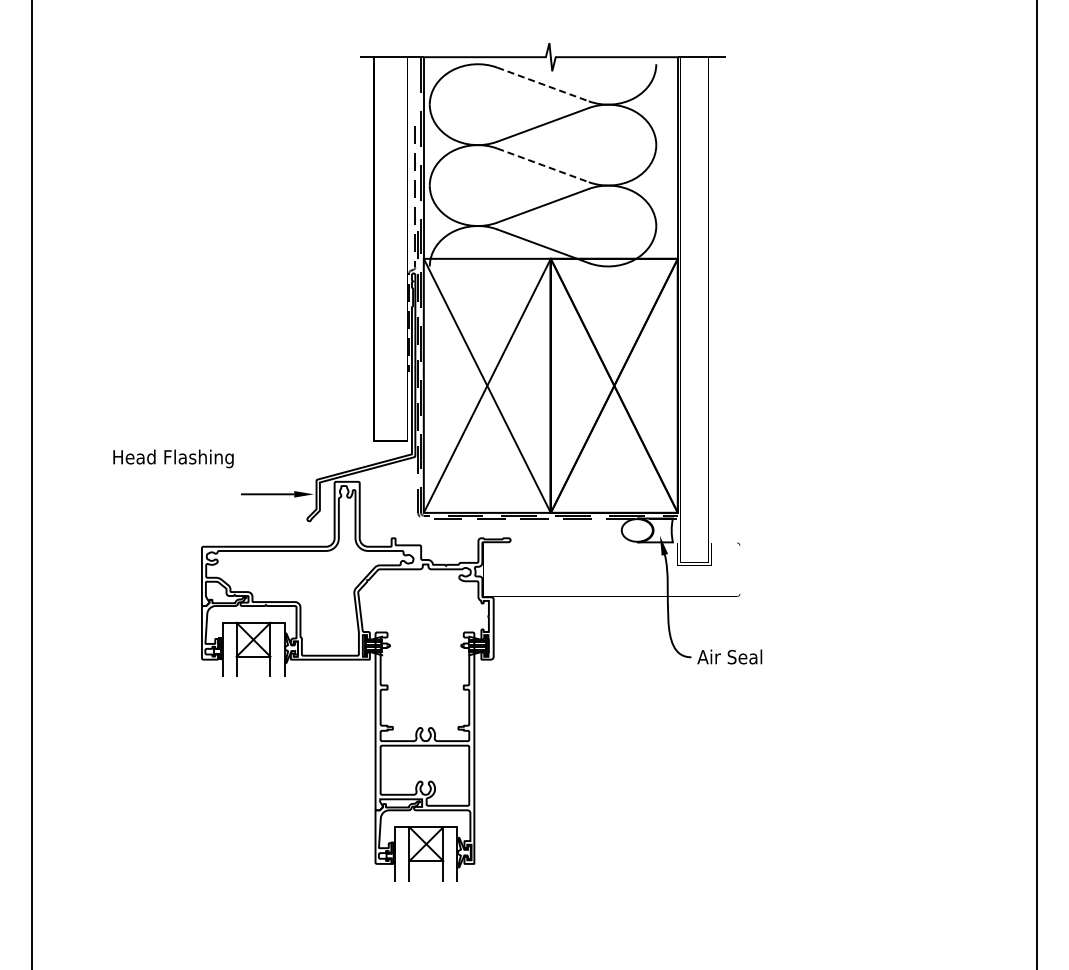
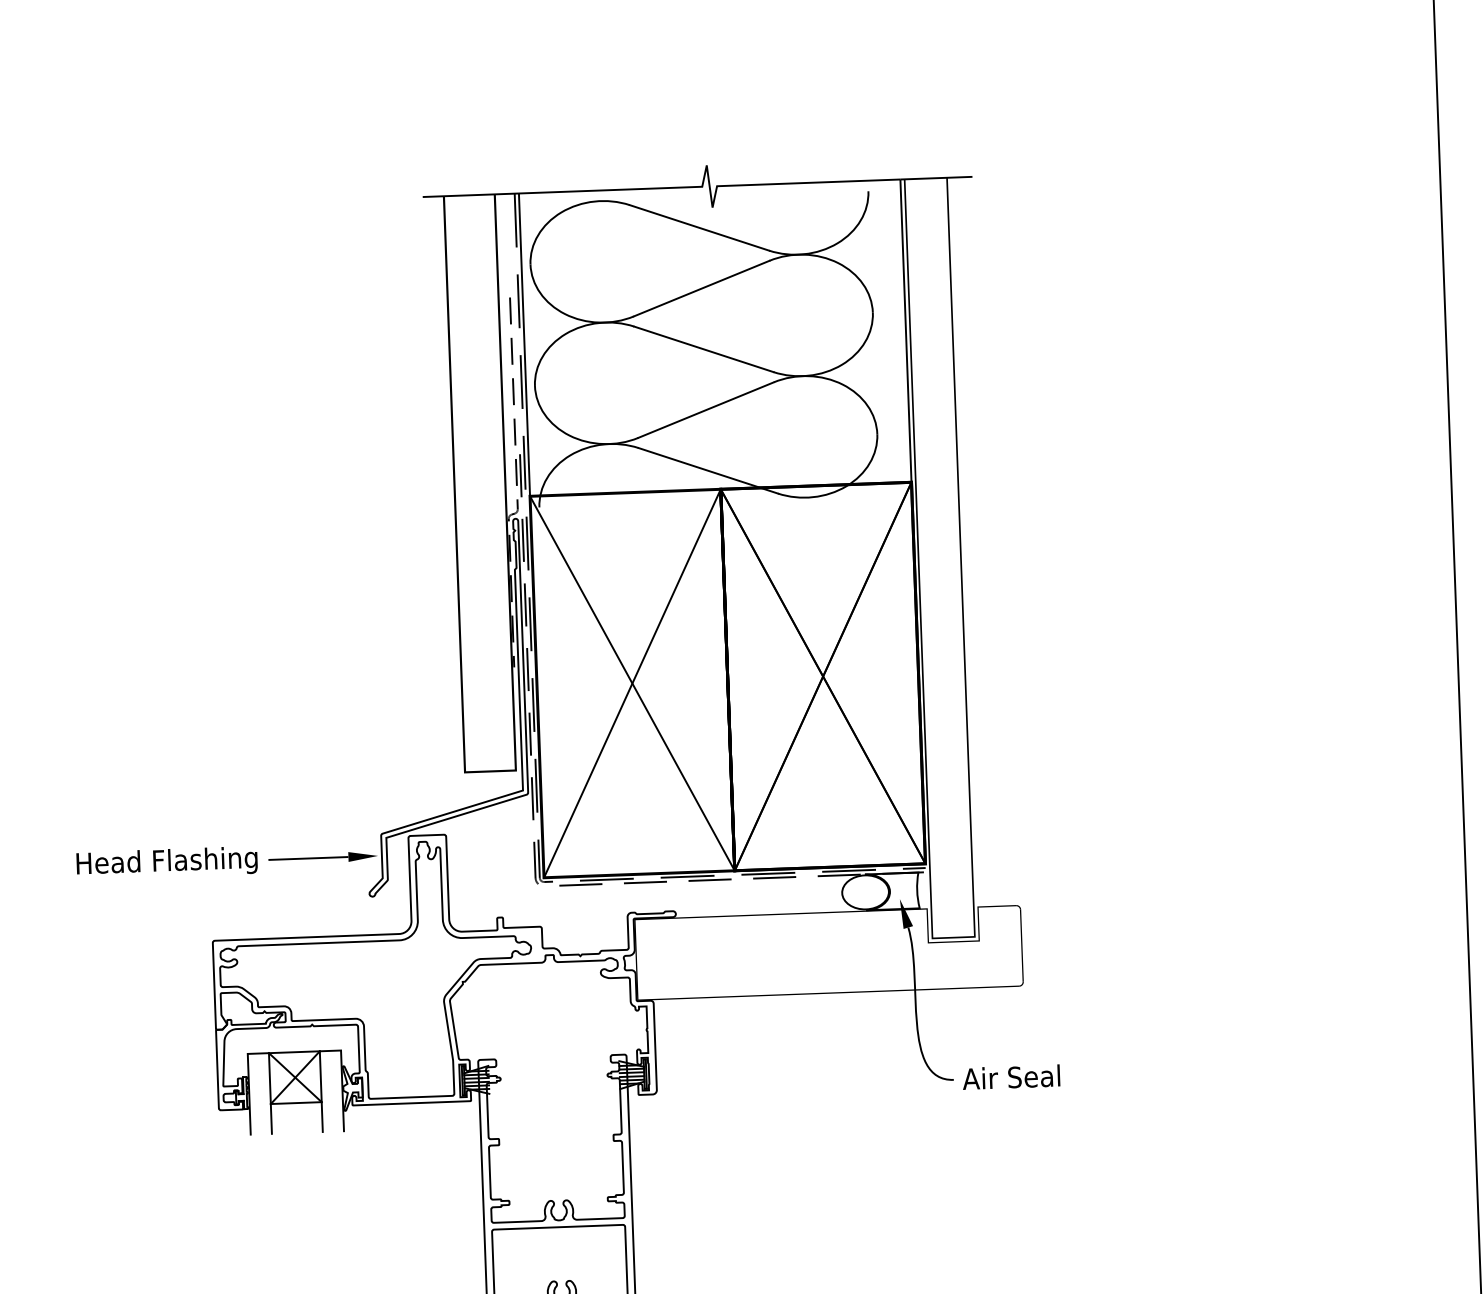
line: (543, 84) -> (700, 227), dashed -> solid
line: (543, 165) -> (704, 349), dashed -> solid
text: (173, 458) -> (167, 862), moved

